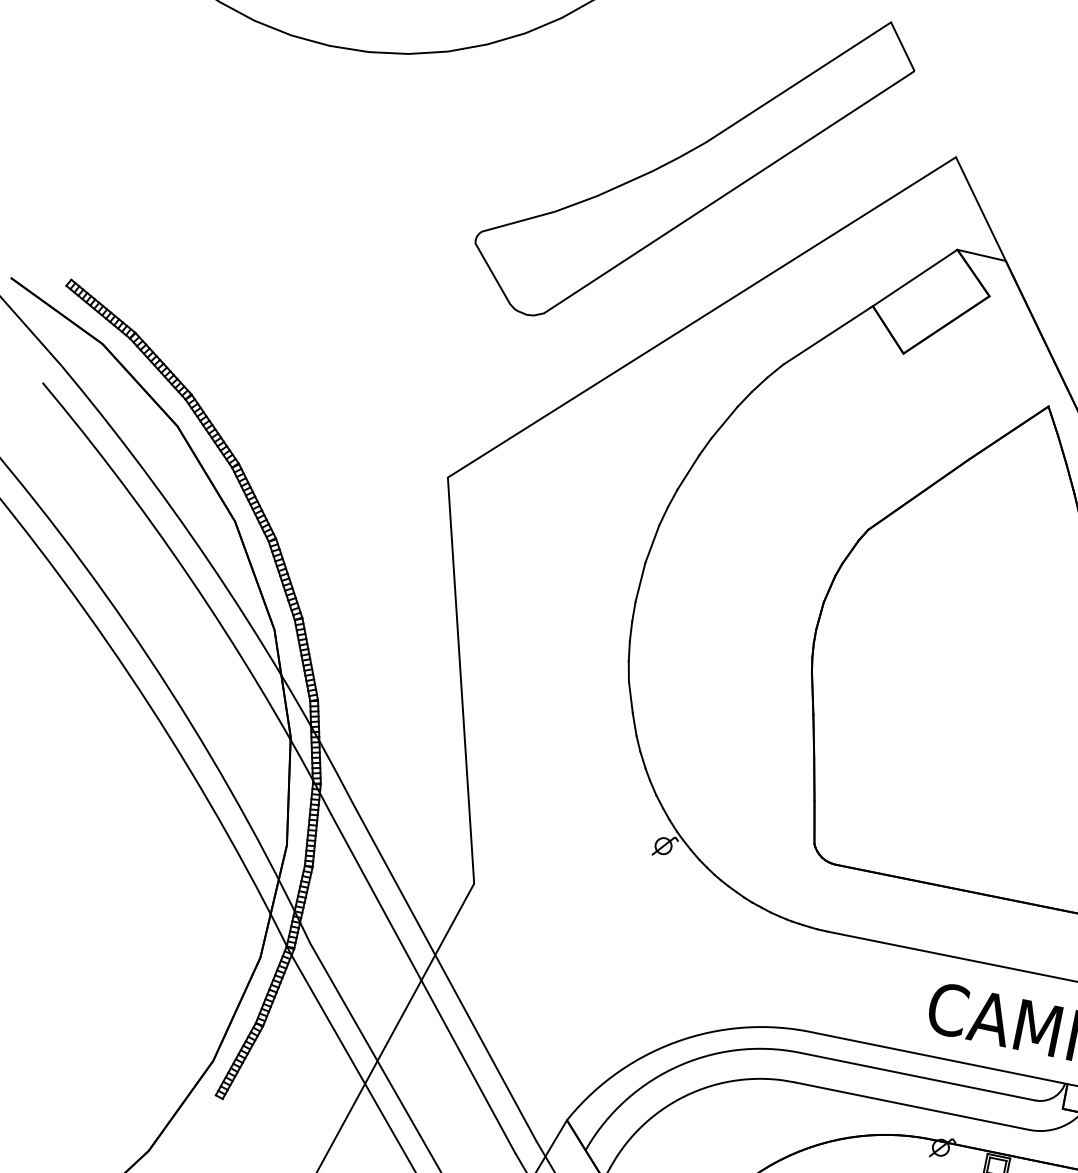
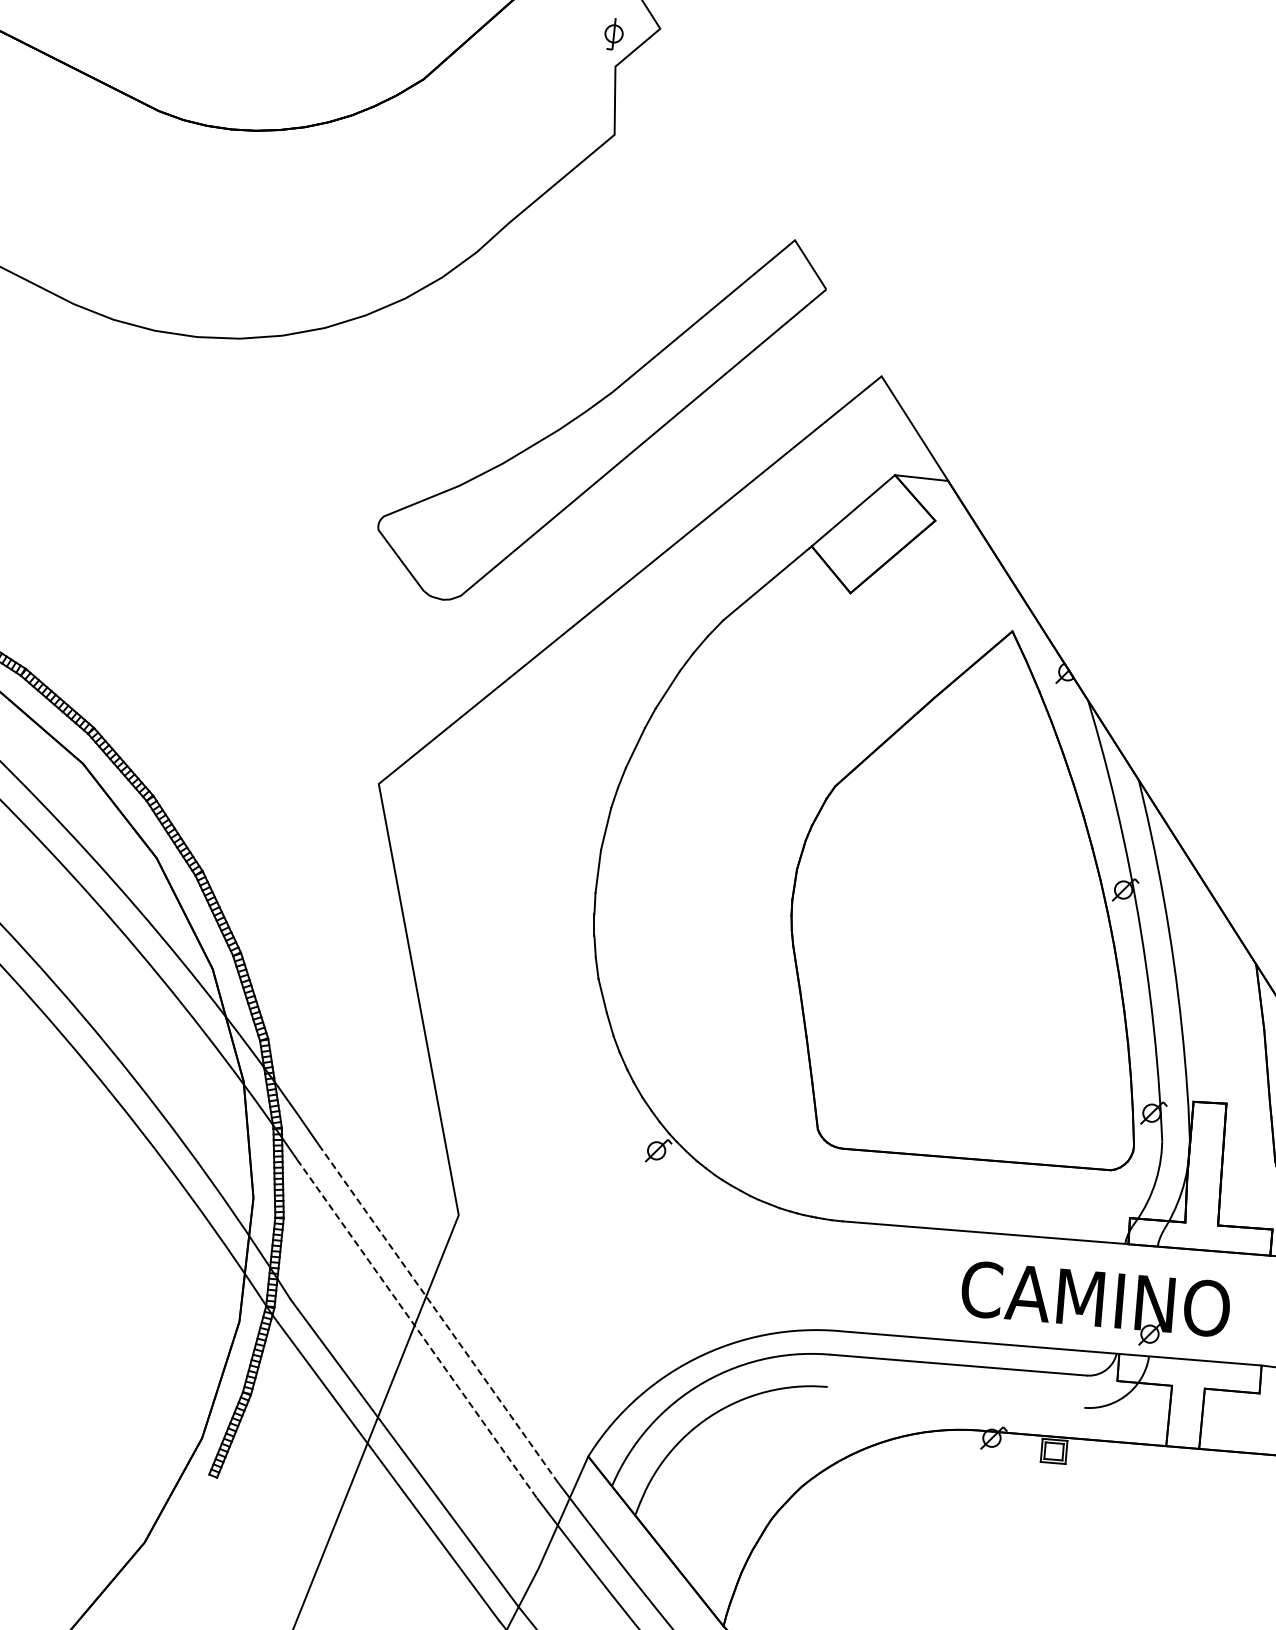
line: (444, 972) -> (438, 1313), solid -> dashed
line: (423, 984) -> (417, 1329), solid -> dashed
line: (911, 1105) -> (955, 1396), removed

